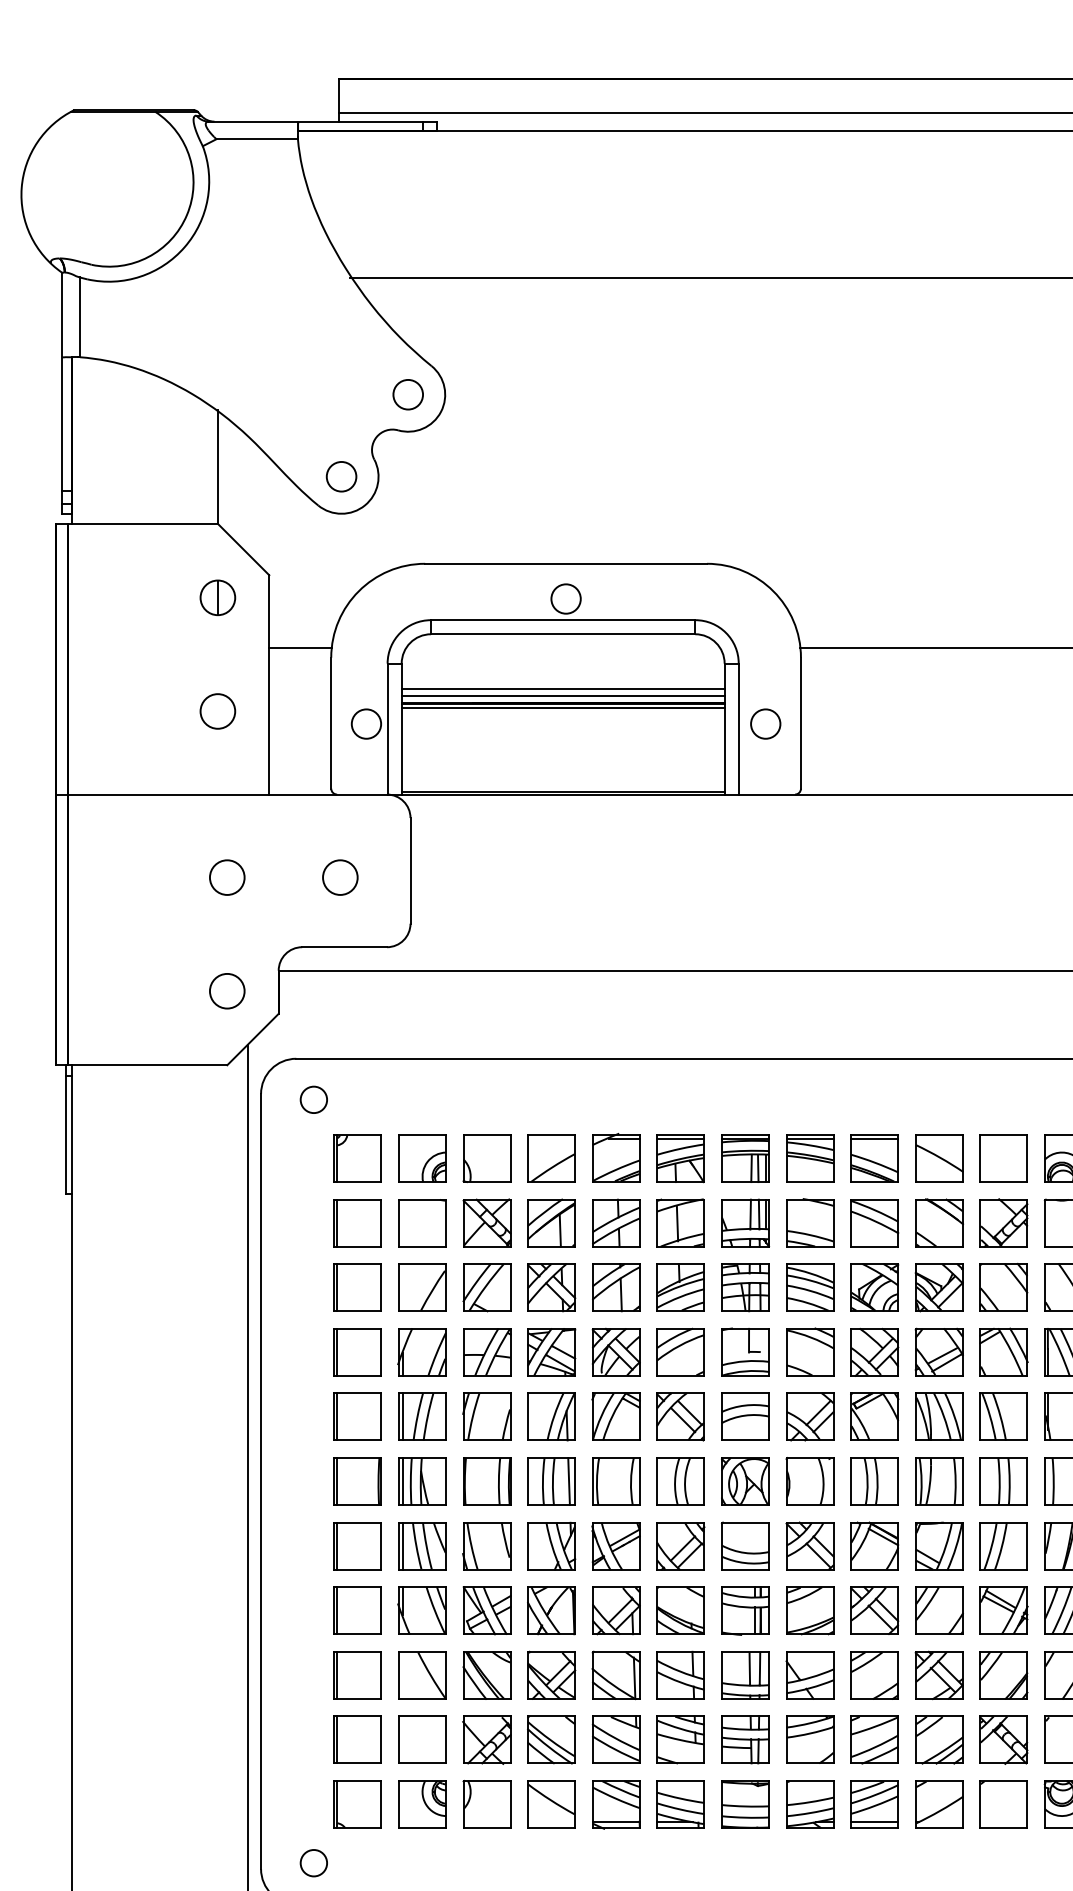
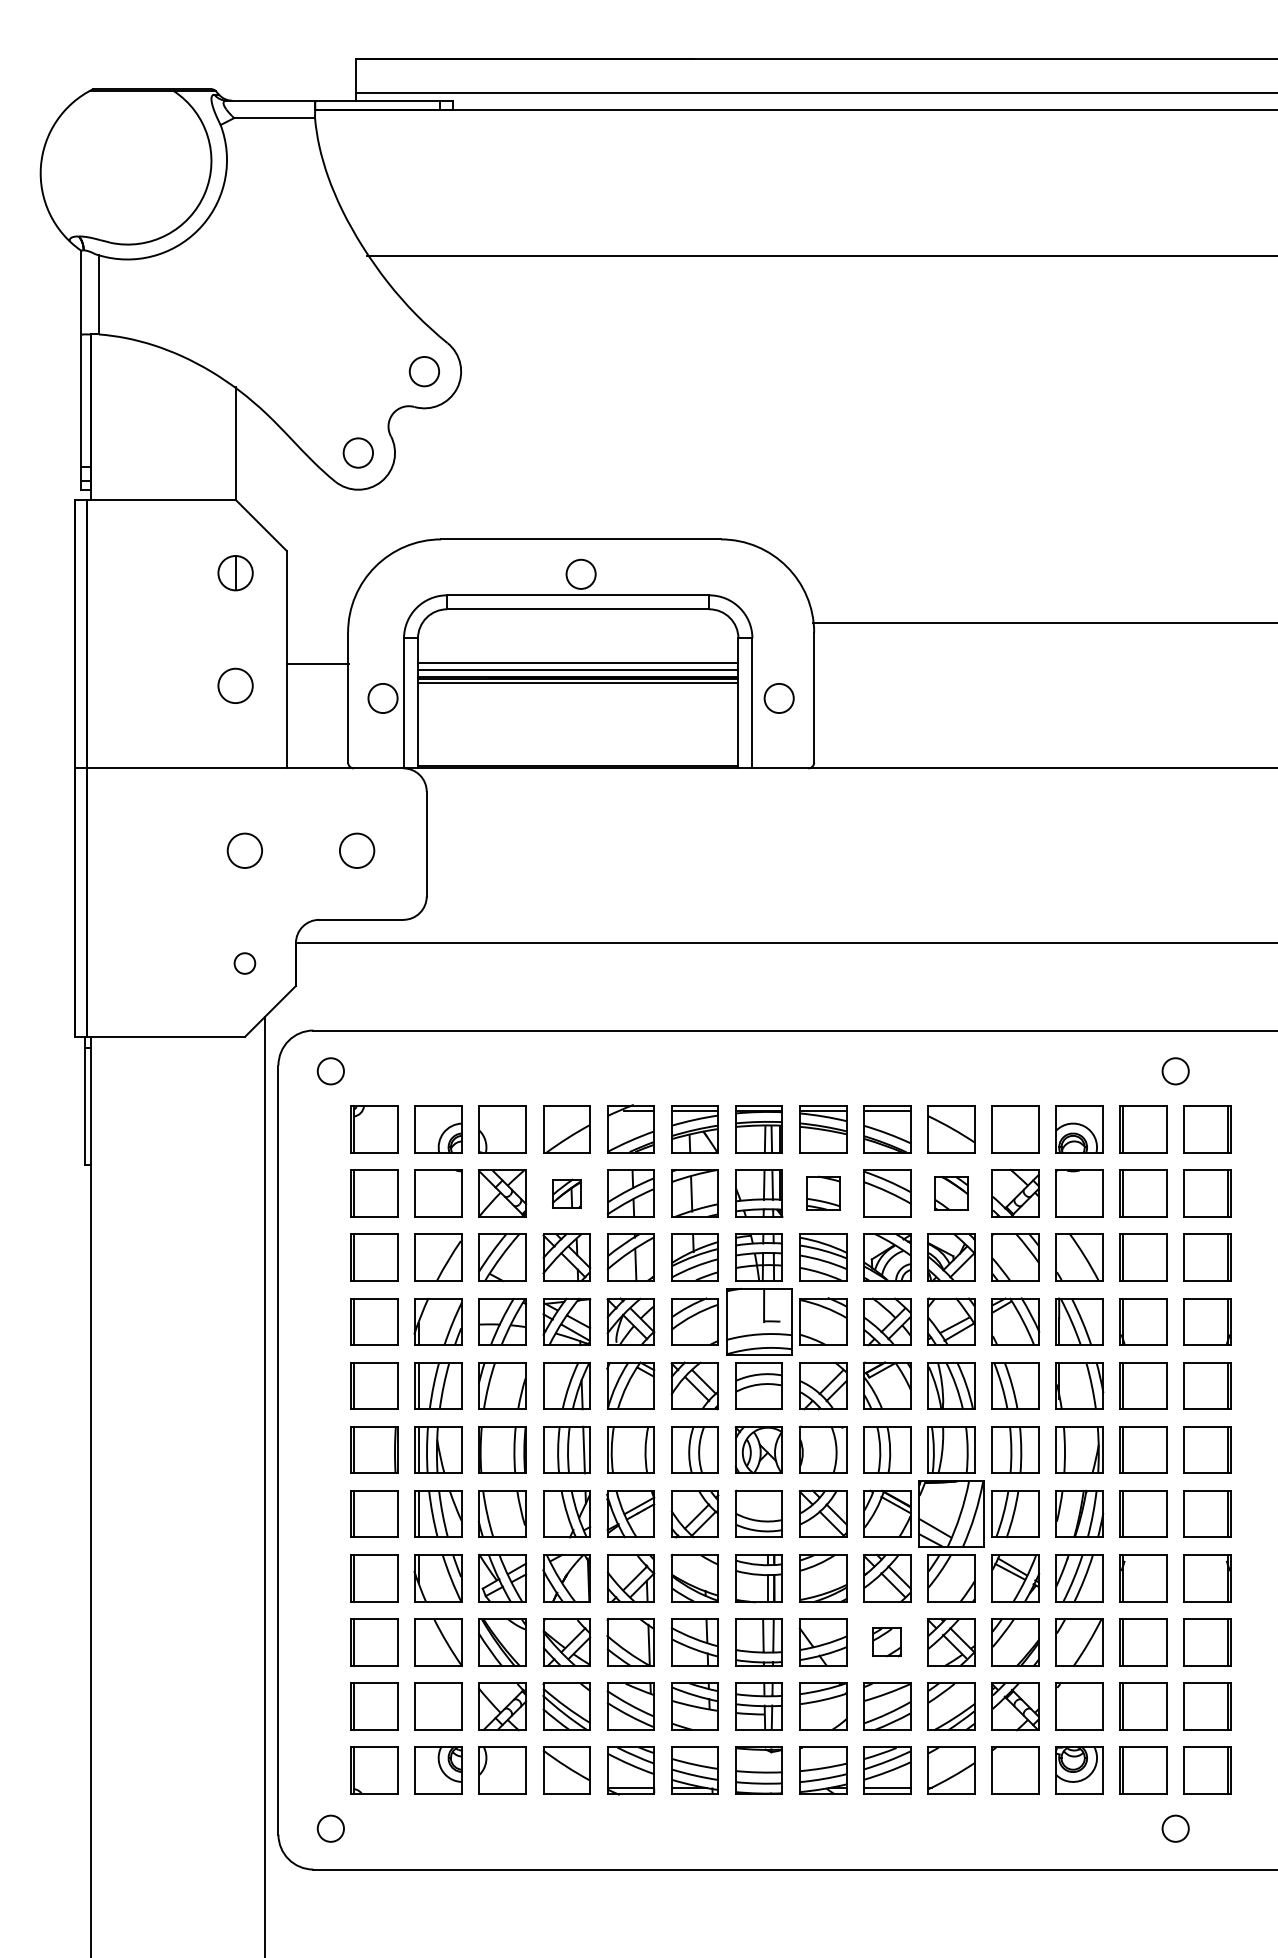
line: (300, 647) -> (317, 663), moved
circle: (226, 991) -> (244, 963), size x0.6
part: (810, 1221) -> (823, 1192), size x0.7
part: (551, 1222) -> (566, 1193), size x0.6
part: (939, 1222) -> (951, 1193), size x0.7
part: (744, 1351) -> (758, 1321), size x1.4
part: (939, 1546) -> (951, 1514), size x1.4
part: (874, 1675) -> (887, 1642), size x0.6

